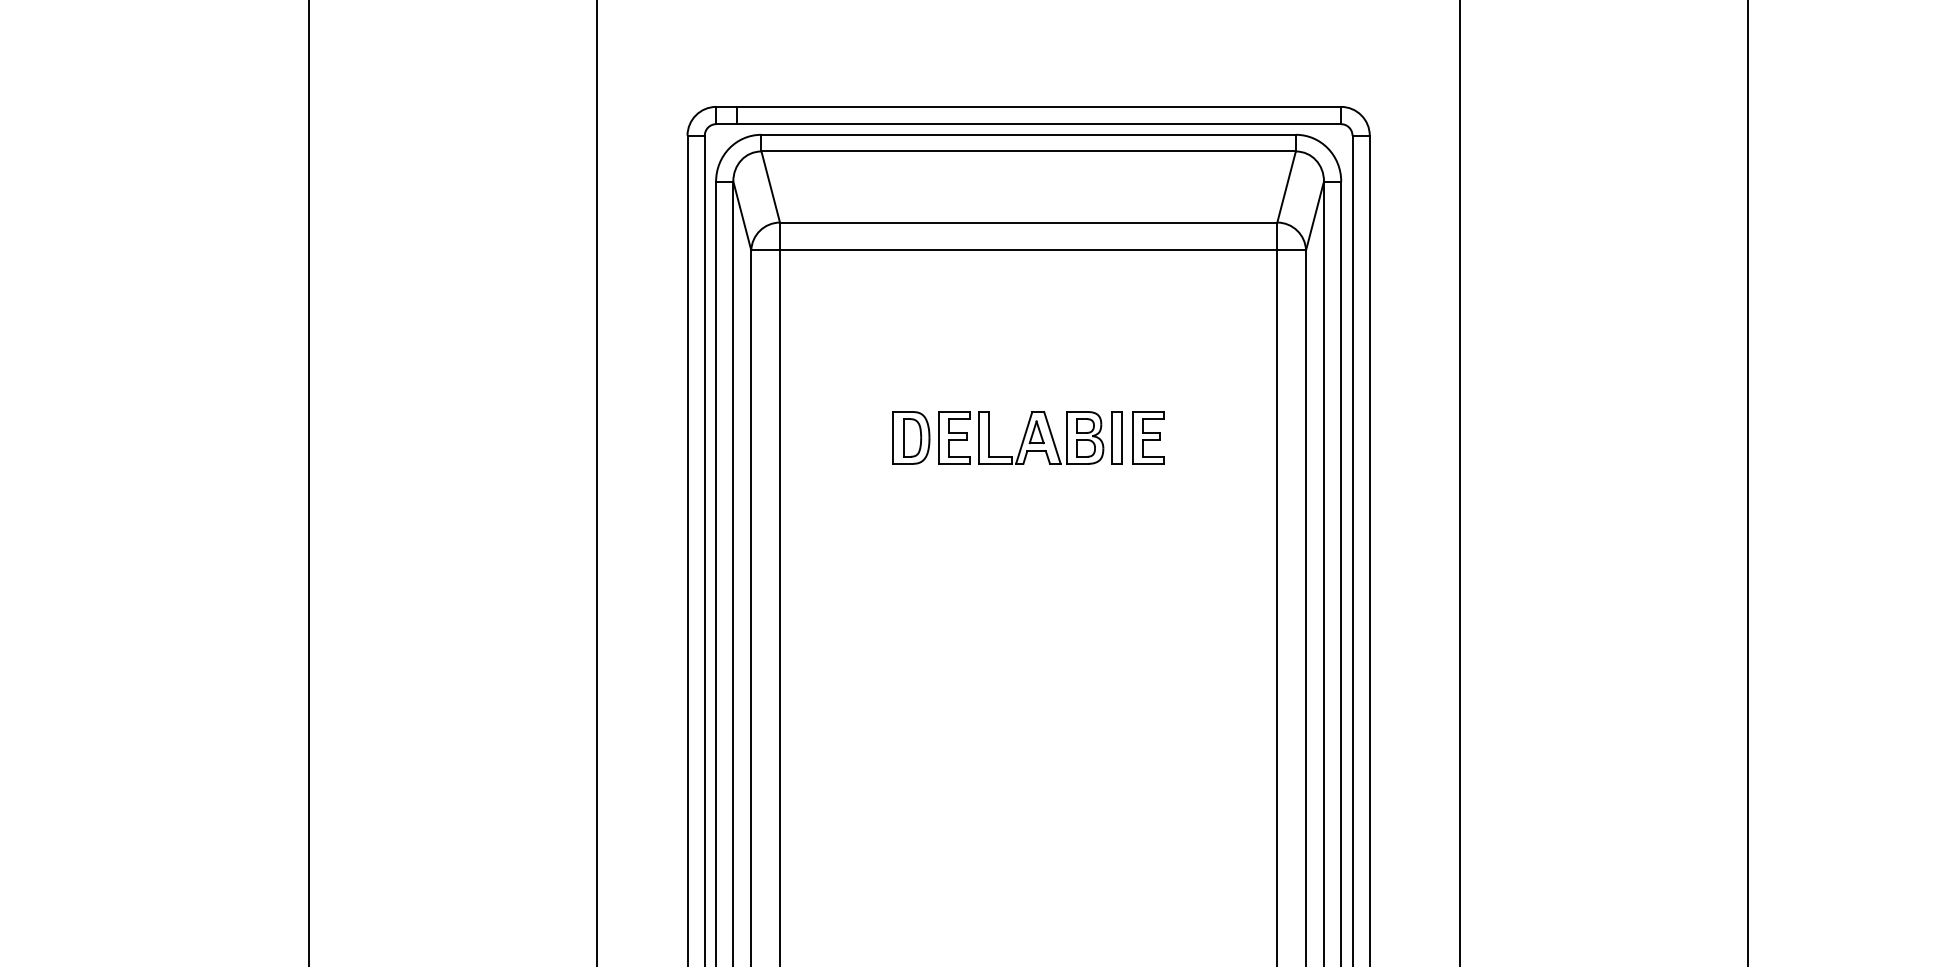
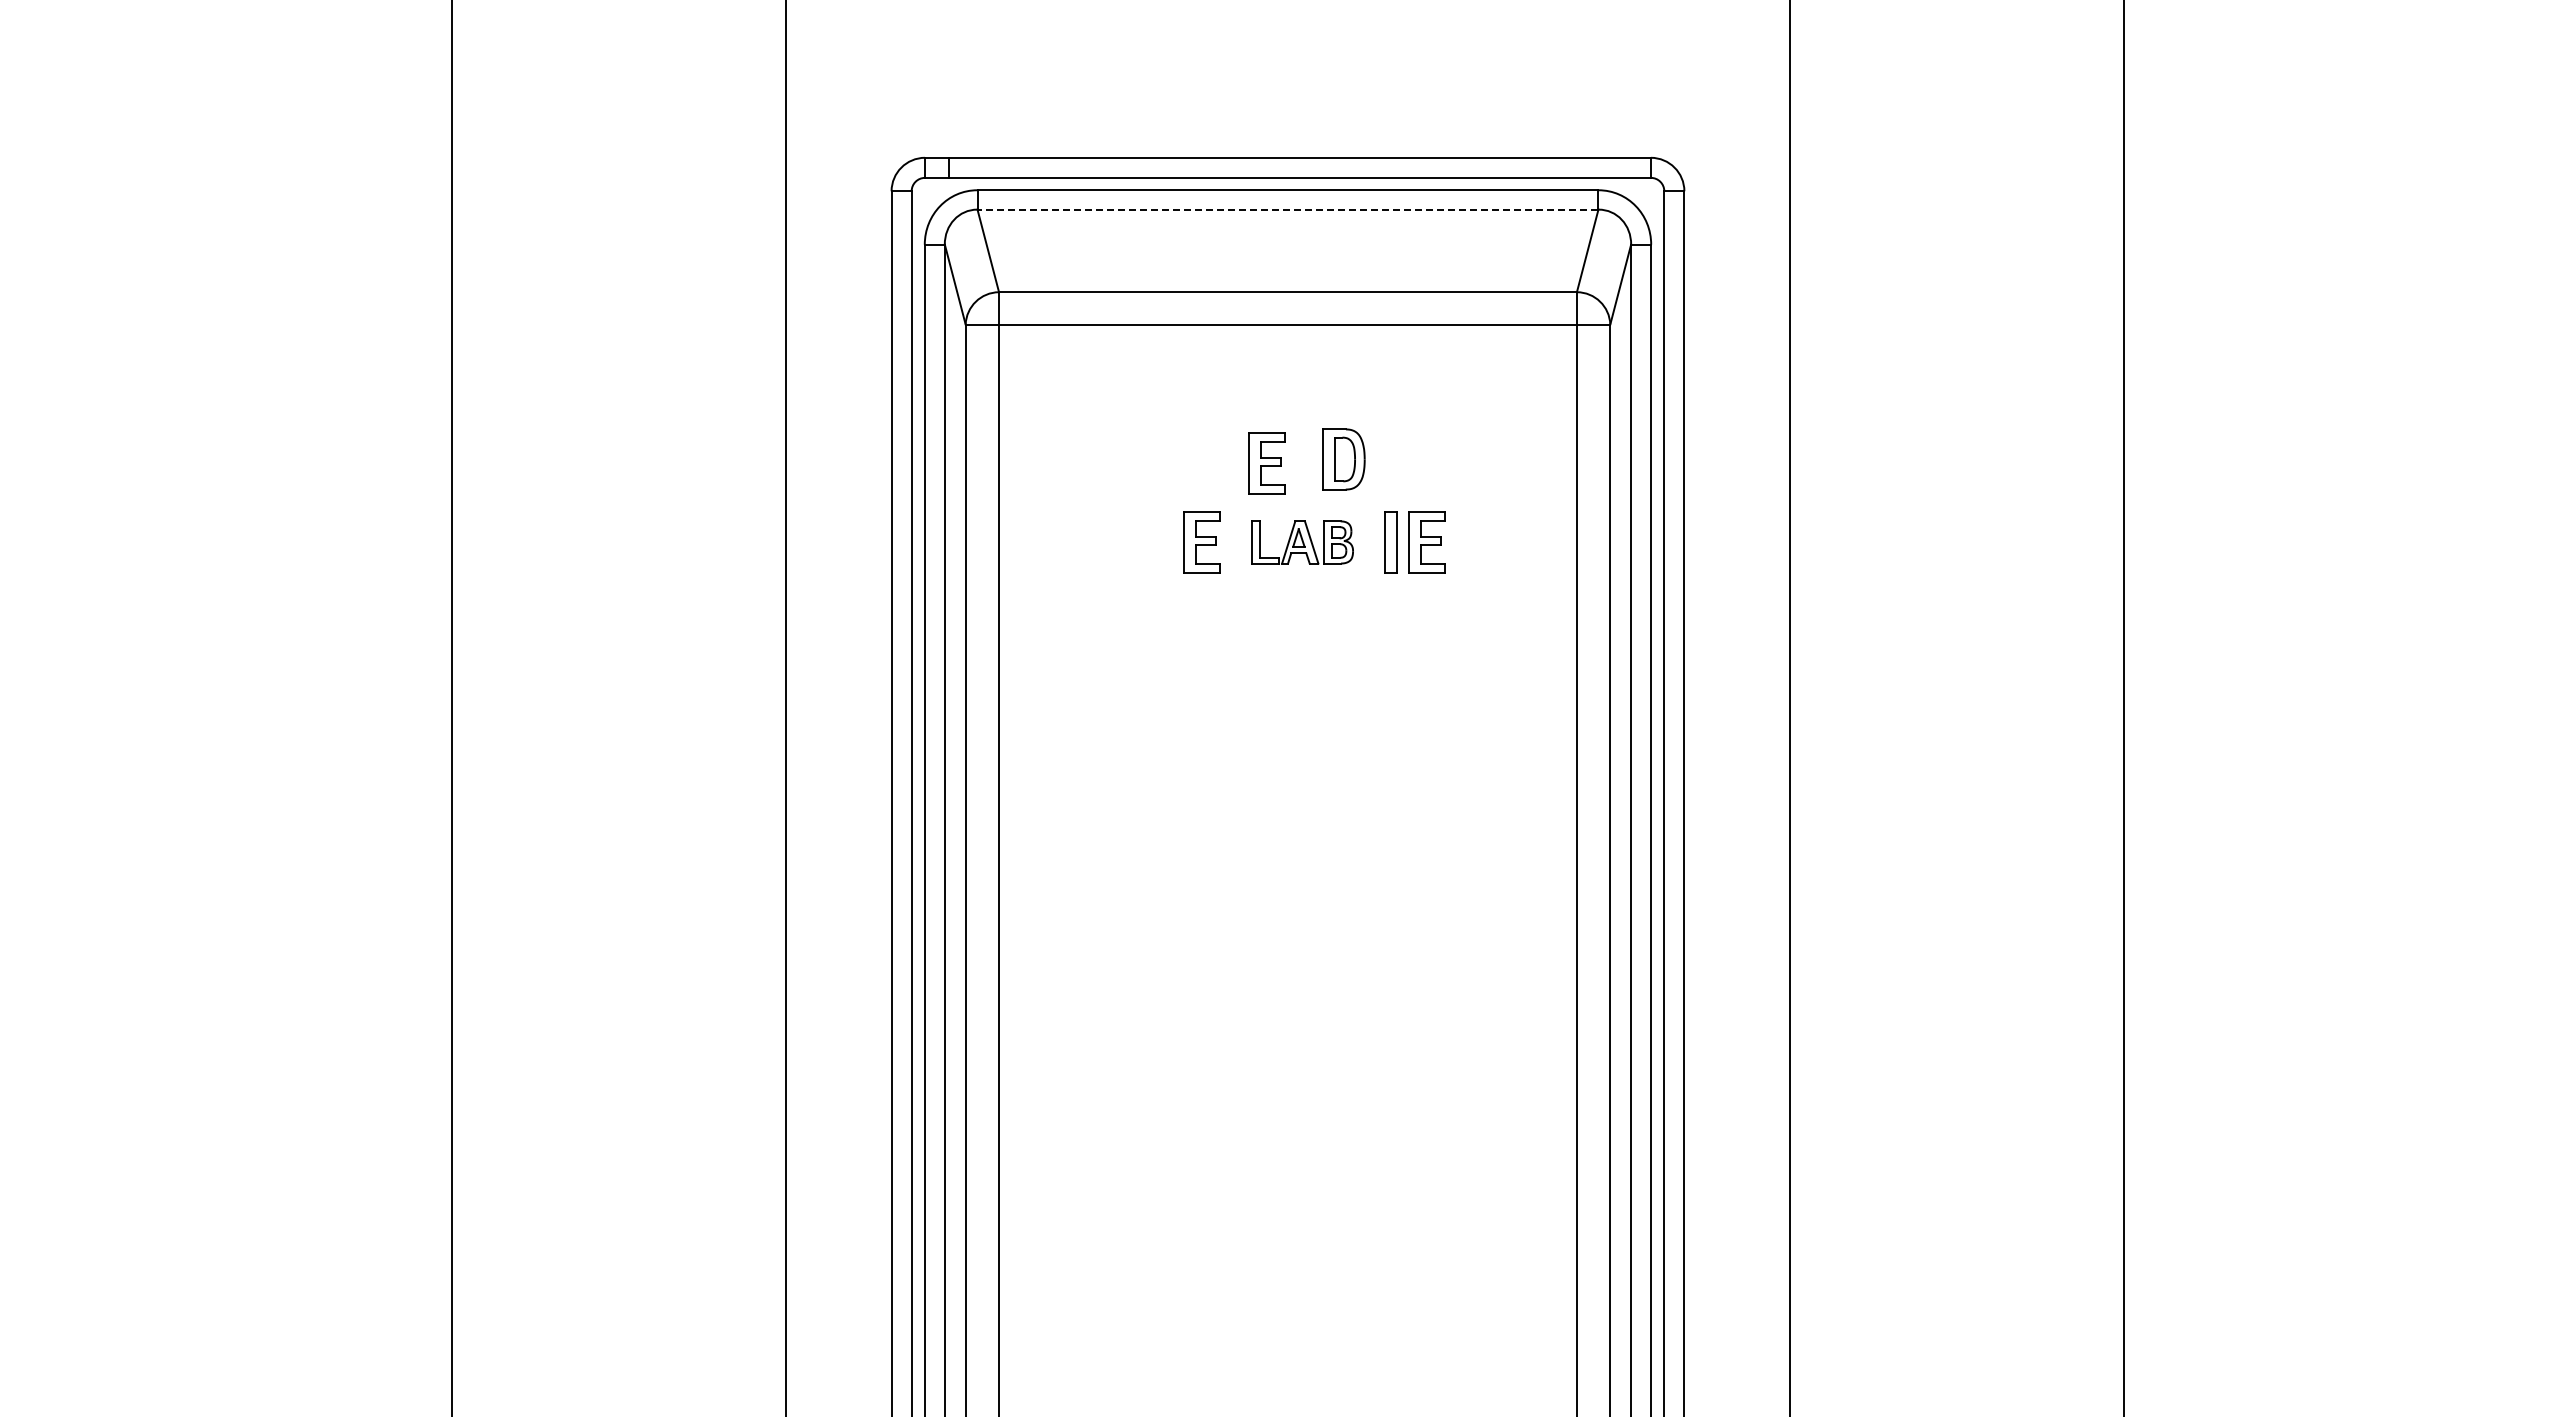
line: (1028, 151) -> (1287, 209), solid -> dashed
part: (1010, 369) -> (1266, 463), added
part: (911, 437) -> (1343, 459), moved
part: (1041, 437) -> (1302, 542), size x0.7

